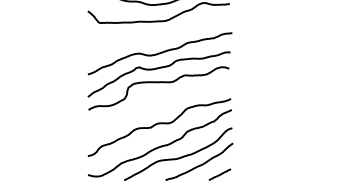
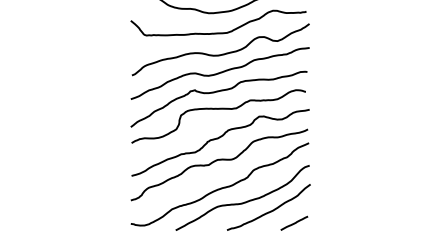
curve: (161, 37) -> (222, 53), added
curve: (158, 107) -> (218, 139), added

